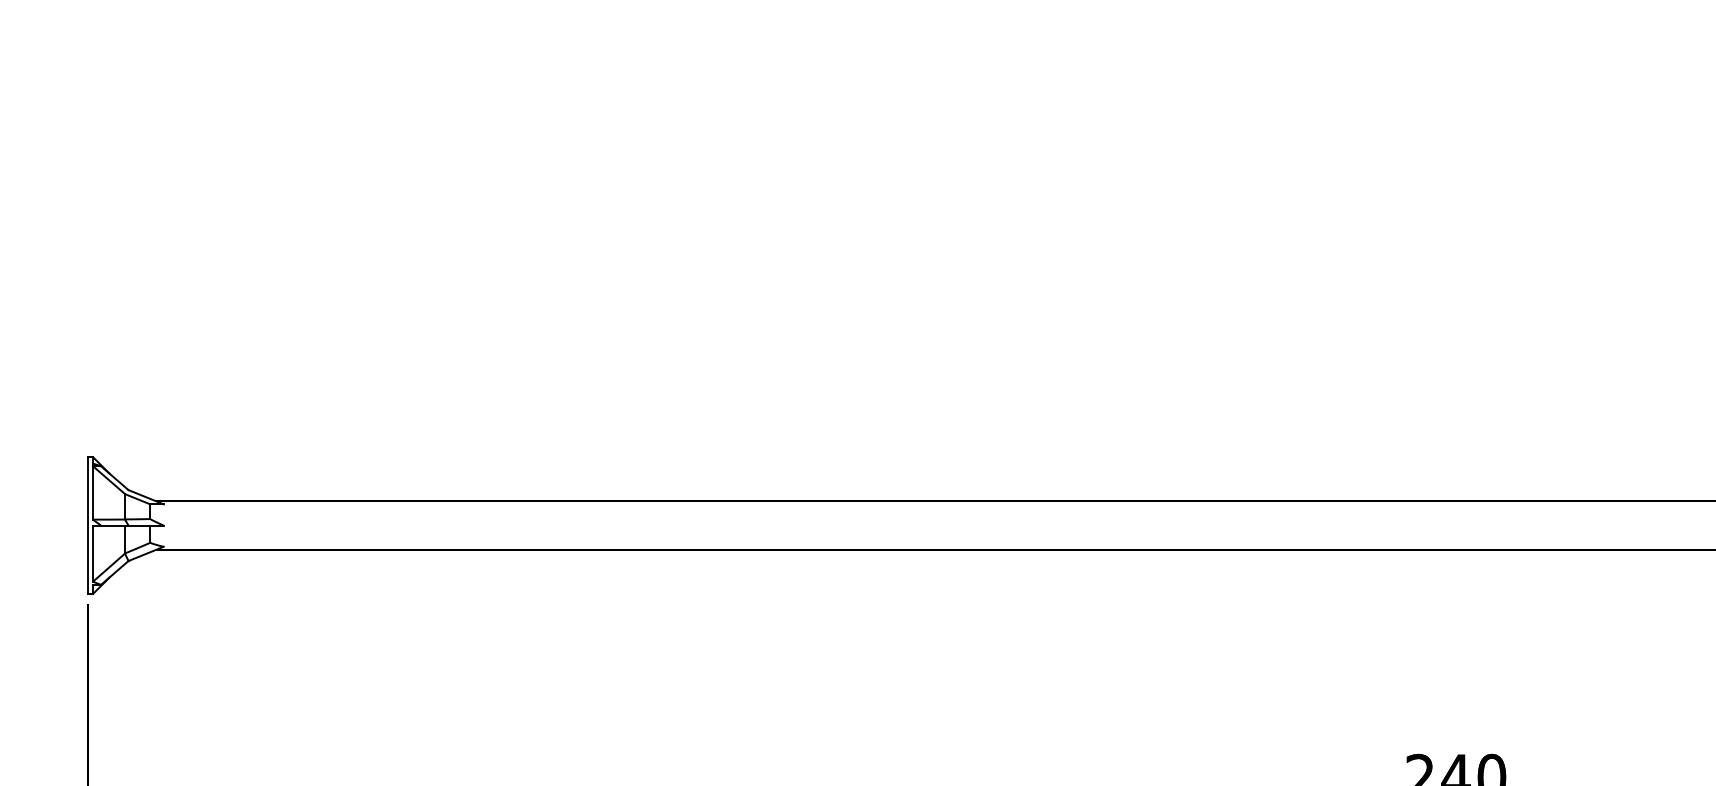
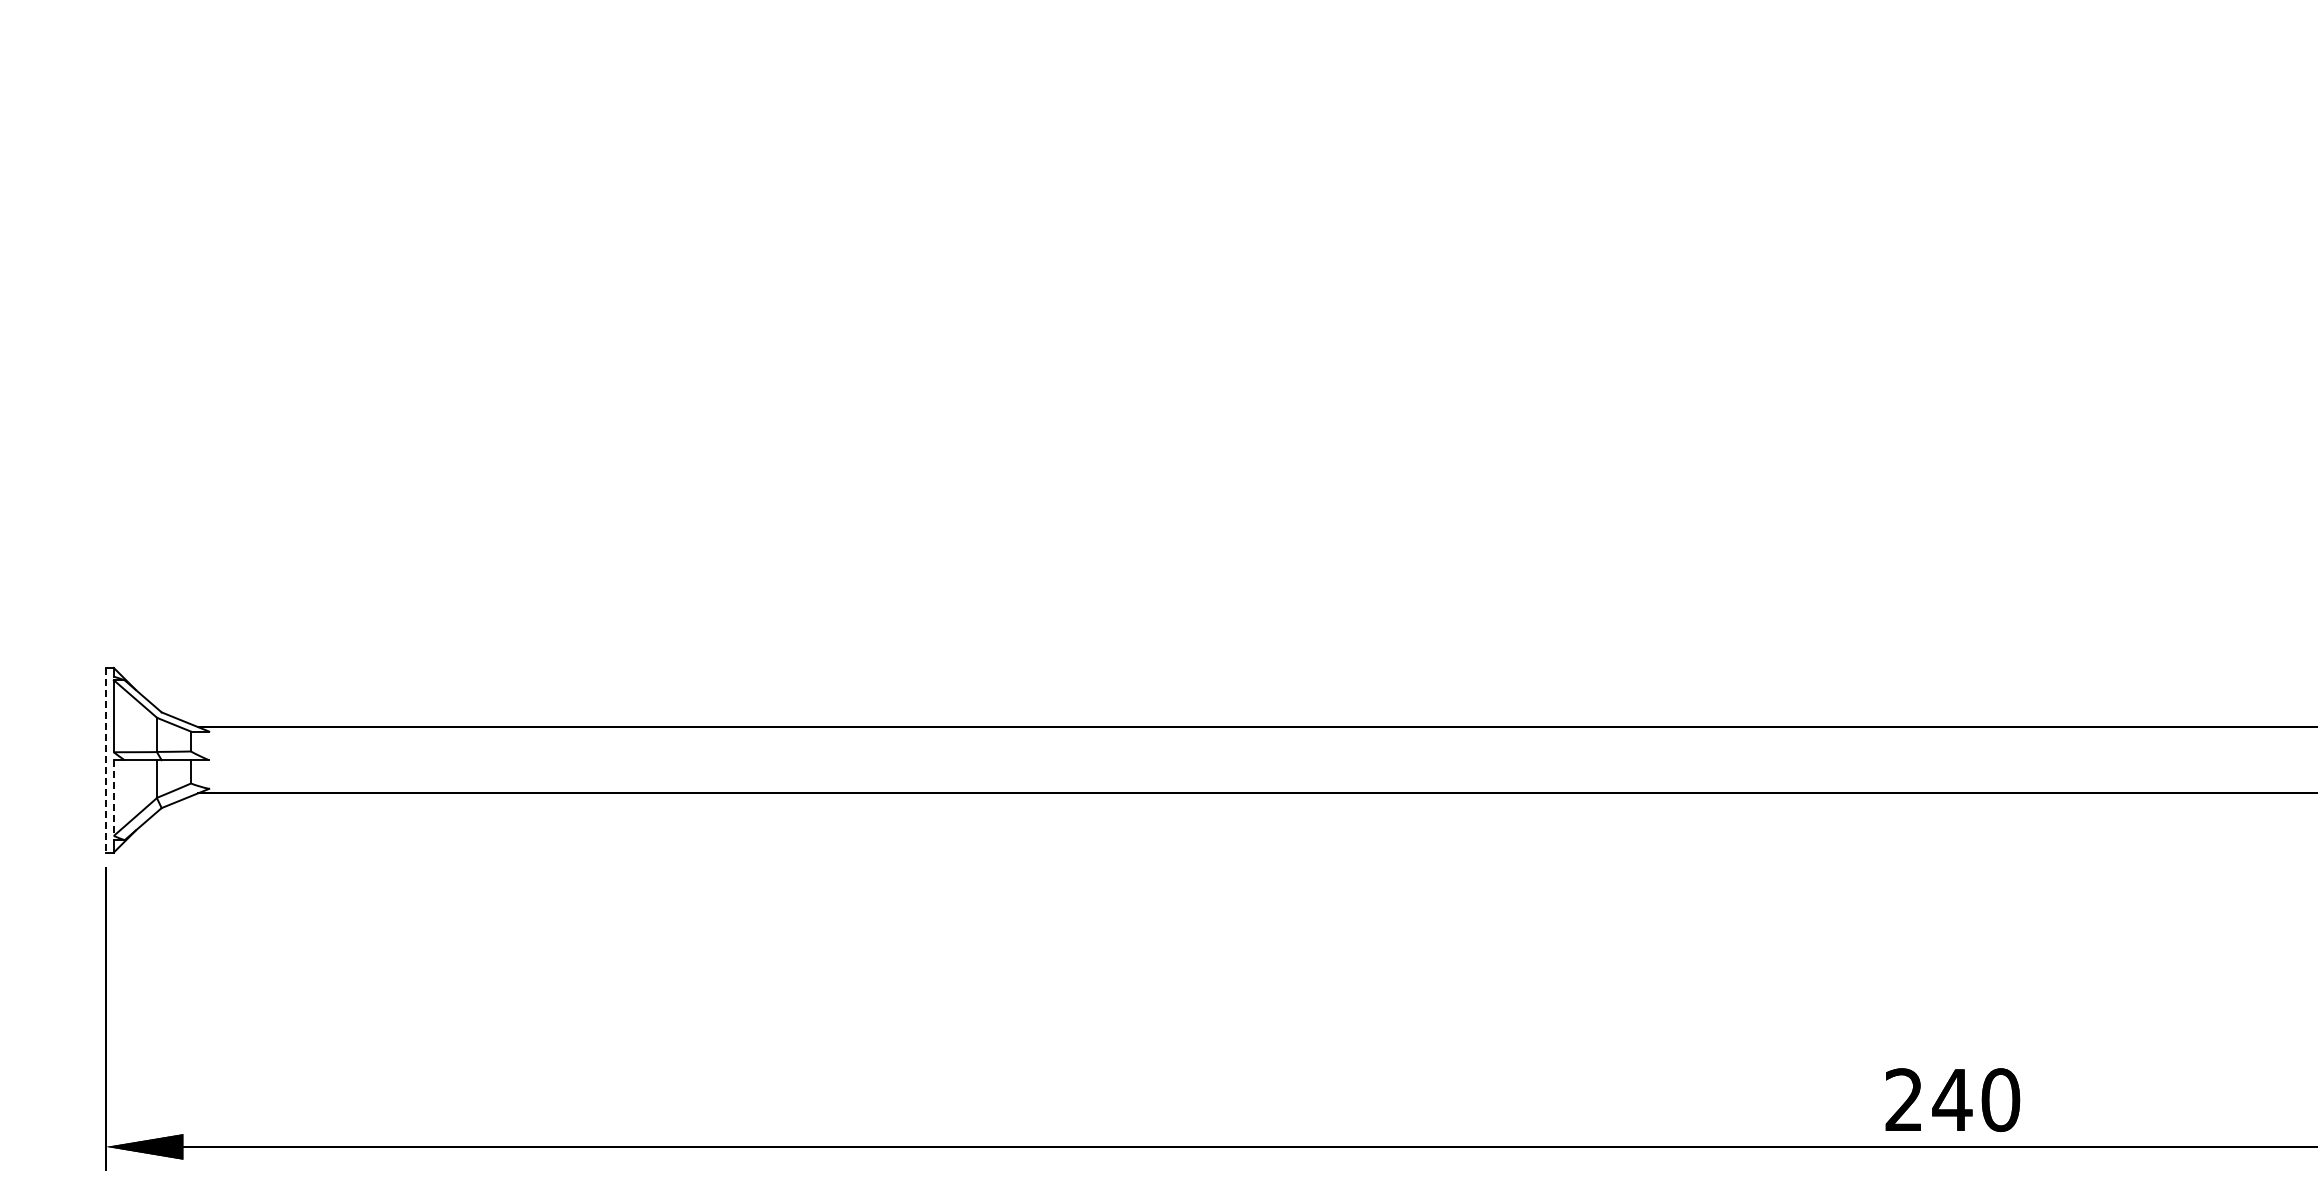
line: (87, 525) -> (106, 760), solid -> dashed
line: (92, 553) -> (113, 798), solid -> dashed

